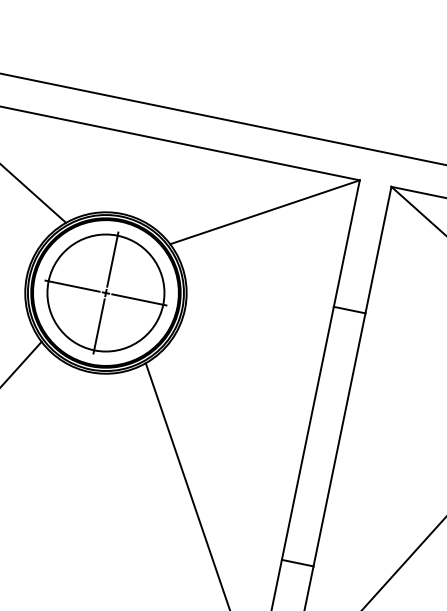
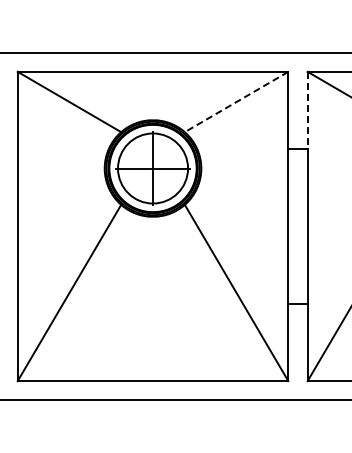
line: (264, 213) -> (236, 102), solid -> dashed
line: (378, 249) -> (307, 110), solid -> dashed

